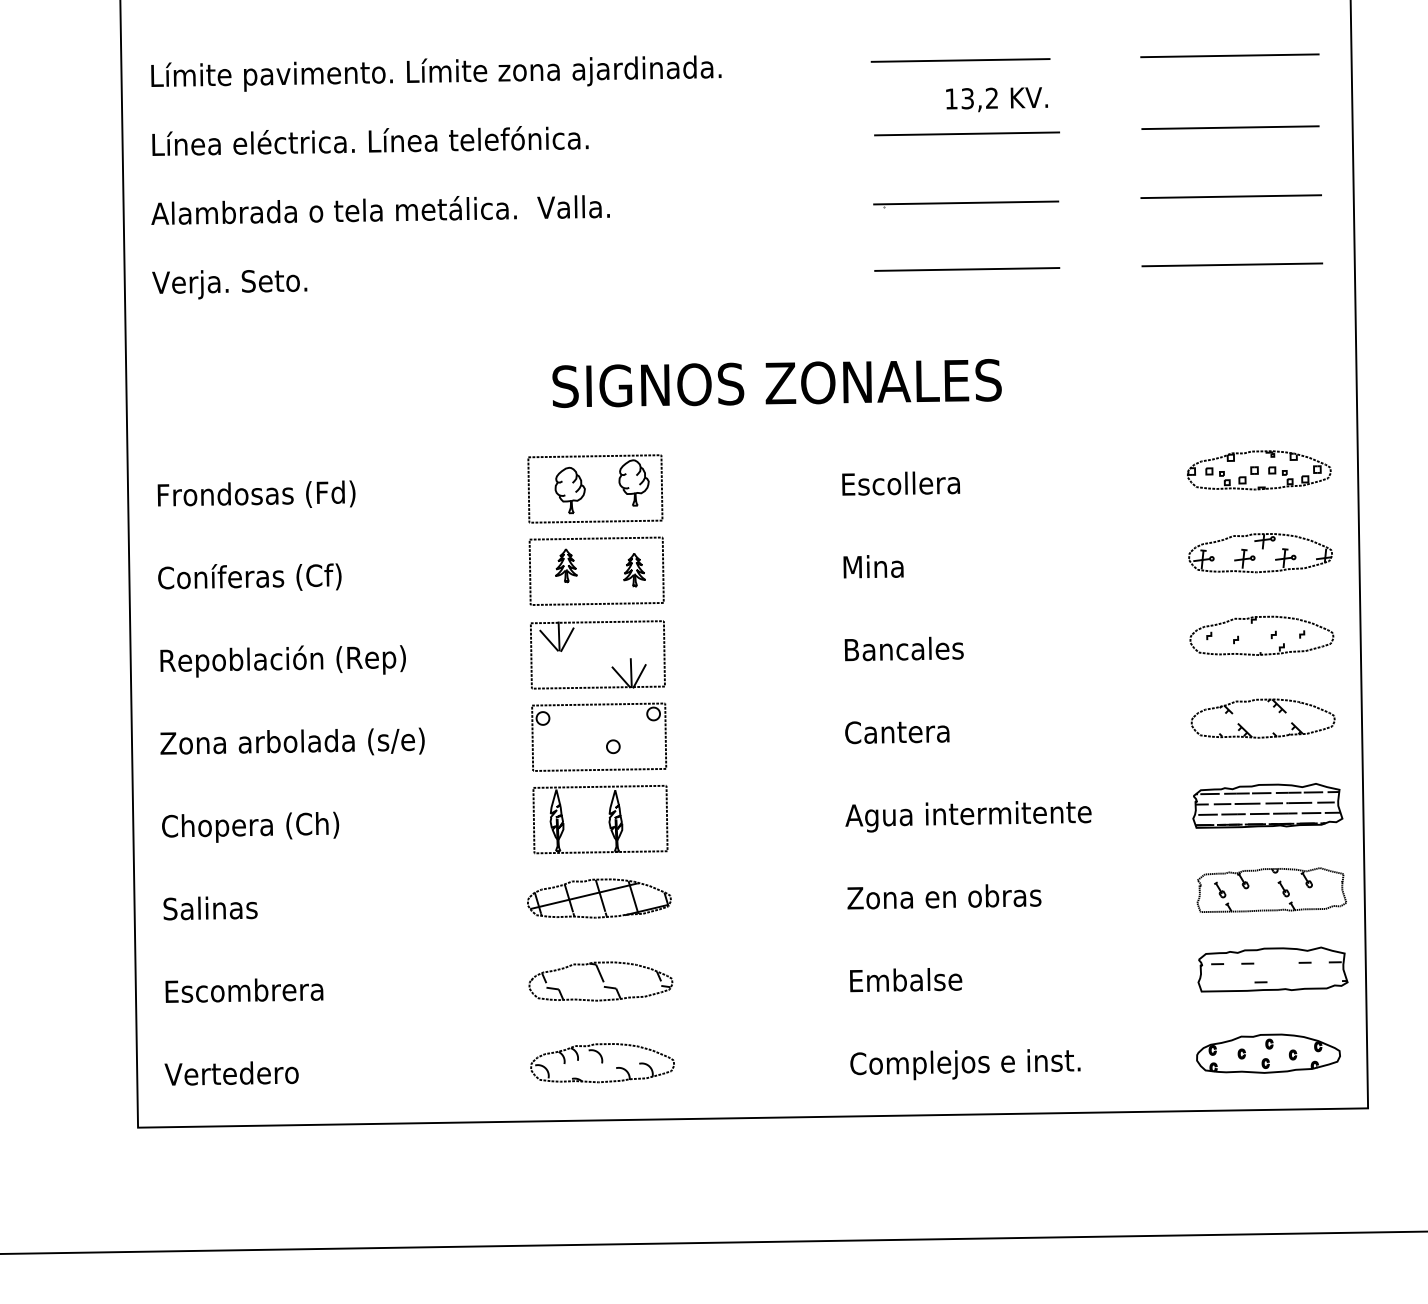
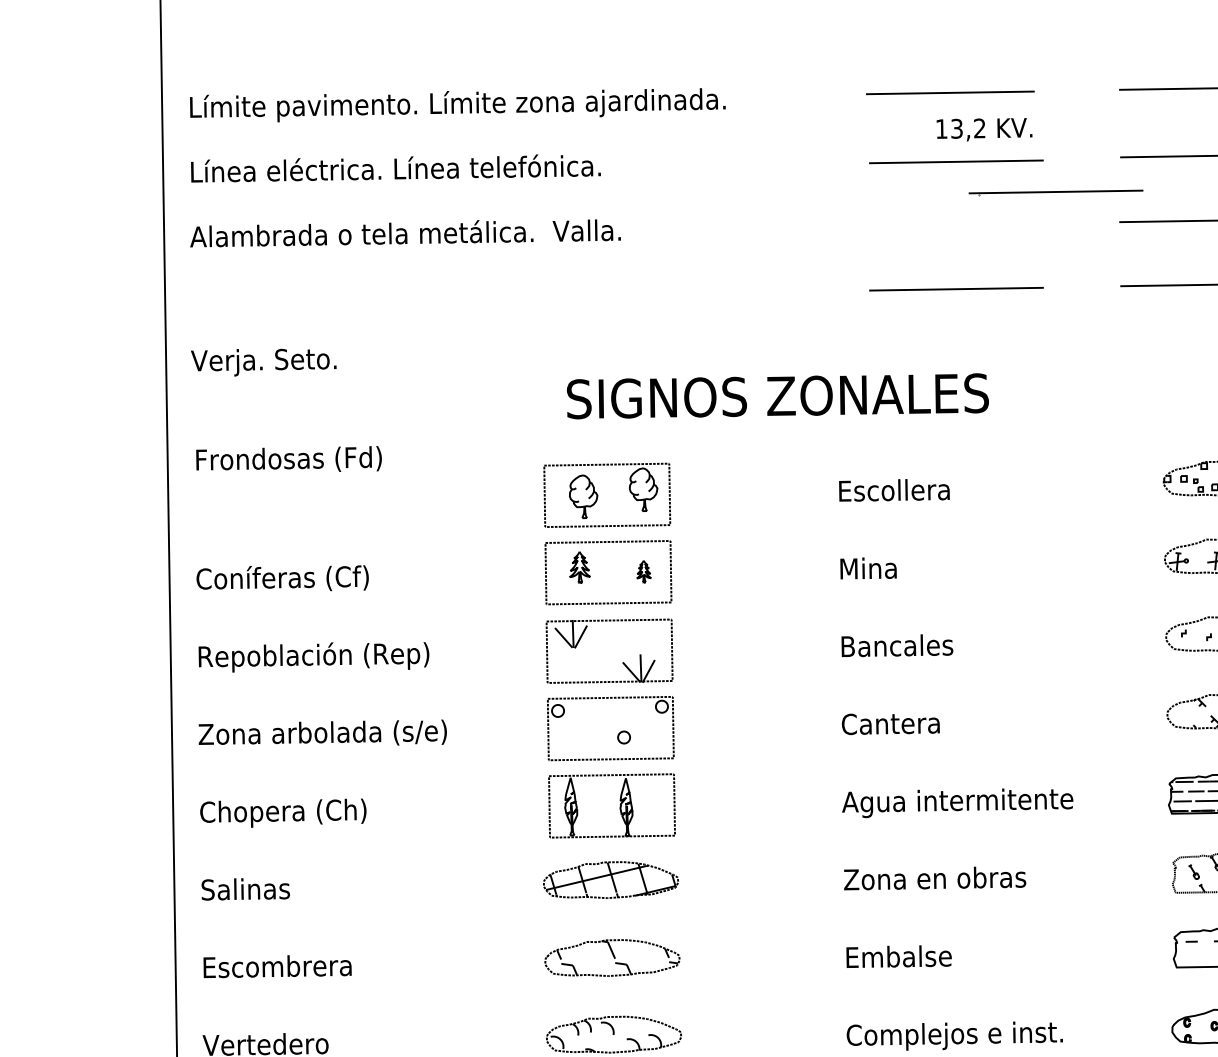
part: (966, 204) -> (1056, 193), moved
text: (229, 284) -> (263, 362), moved
text: (256, 493) -> (288, 458), moved
part: (634, 570) -> (643, 571), size x0.7

